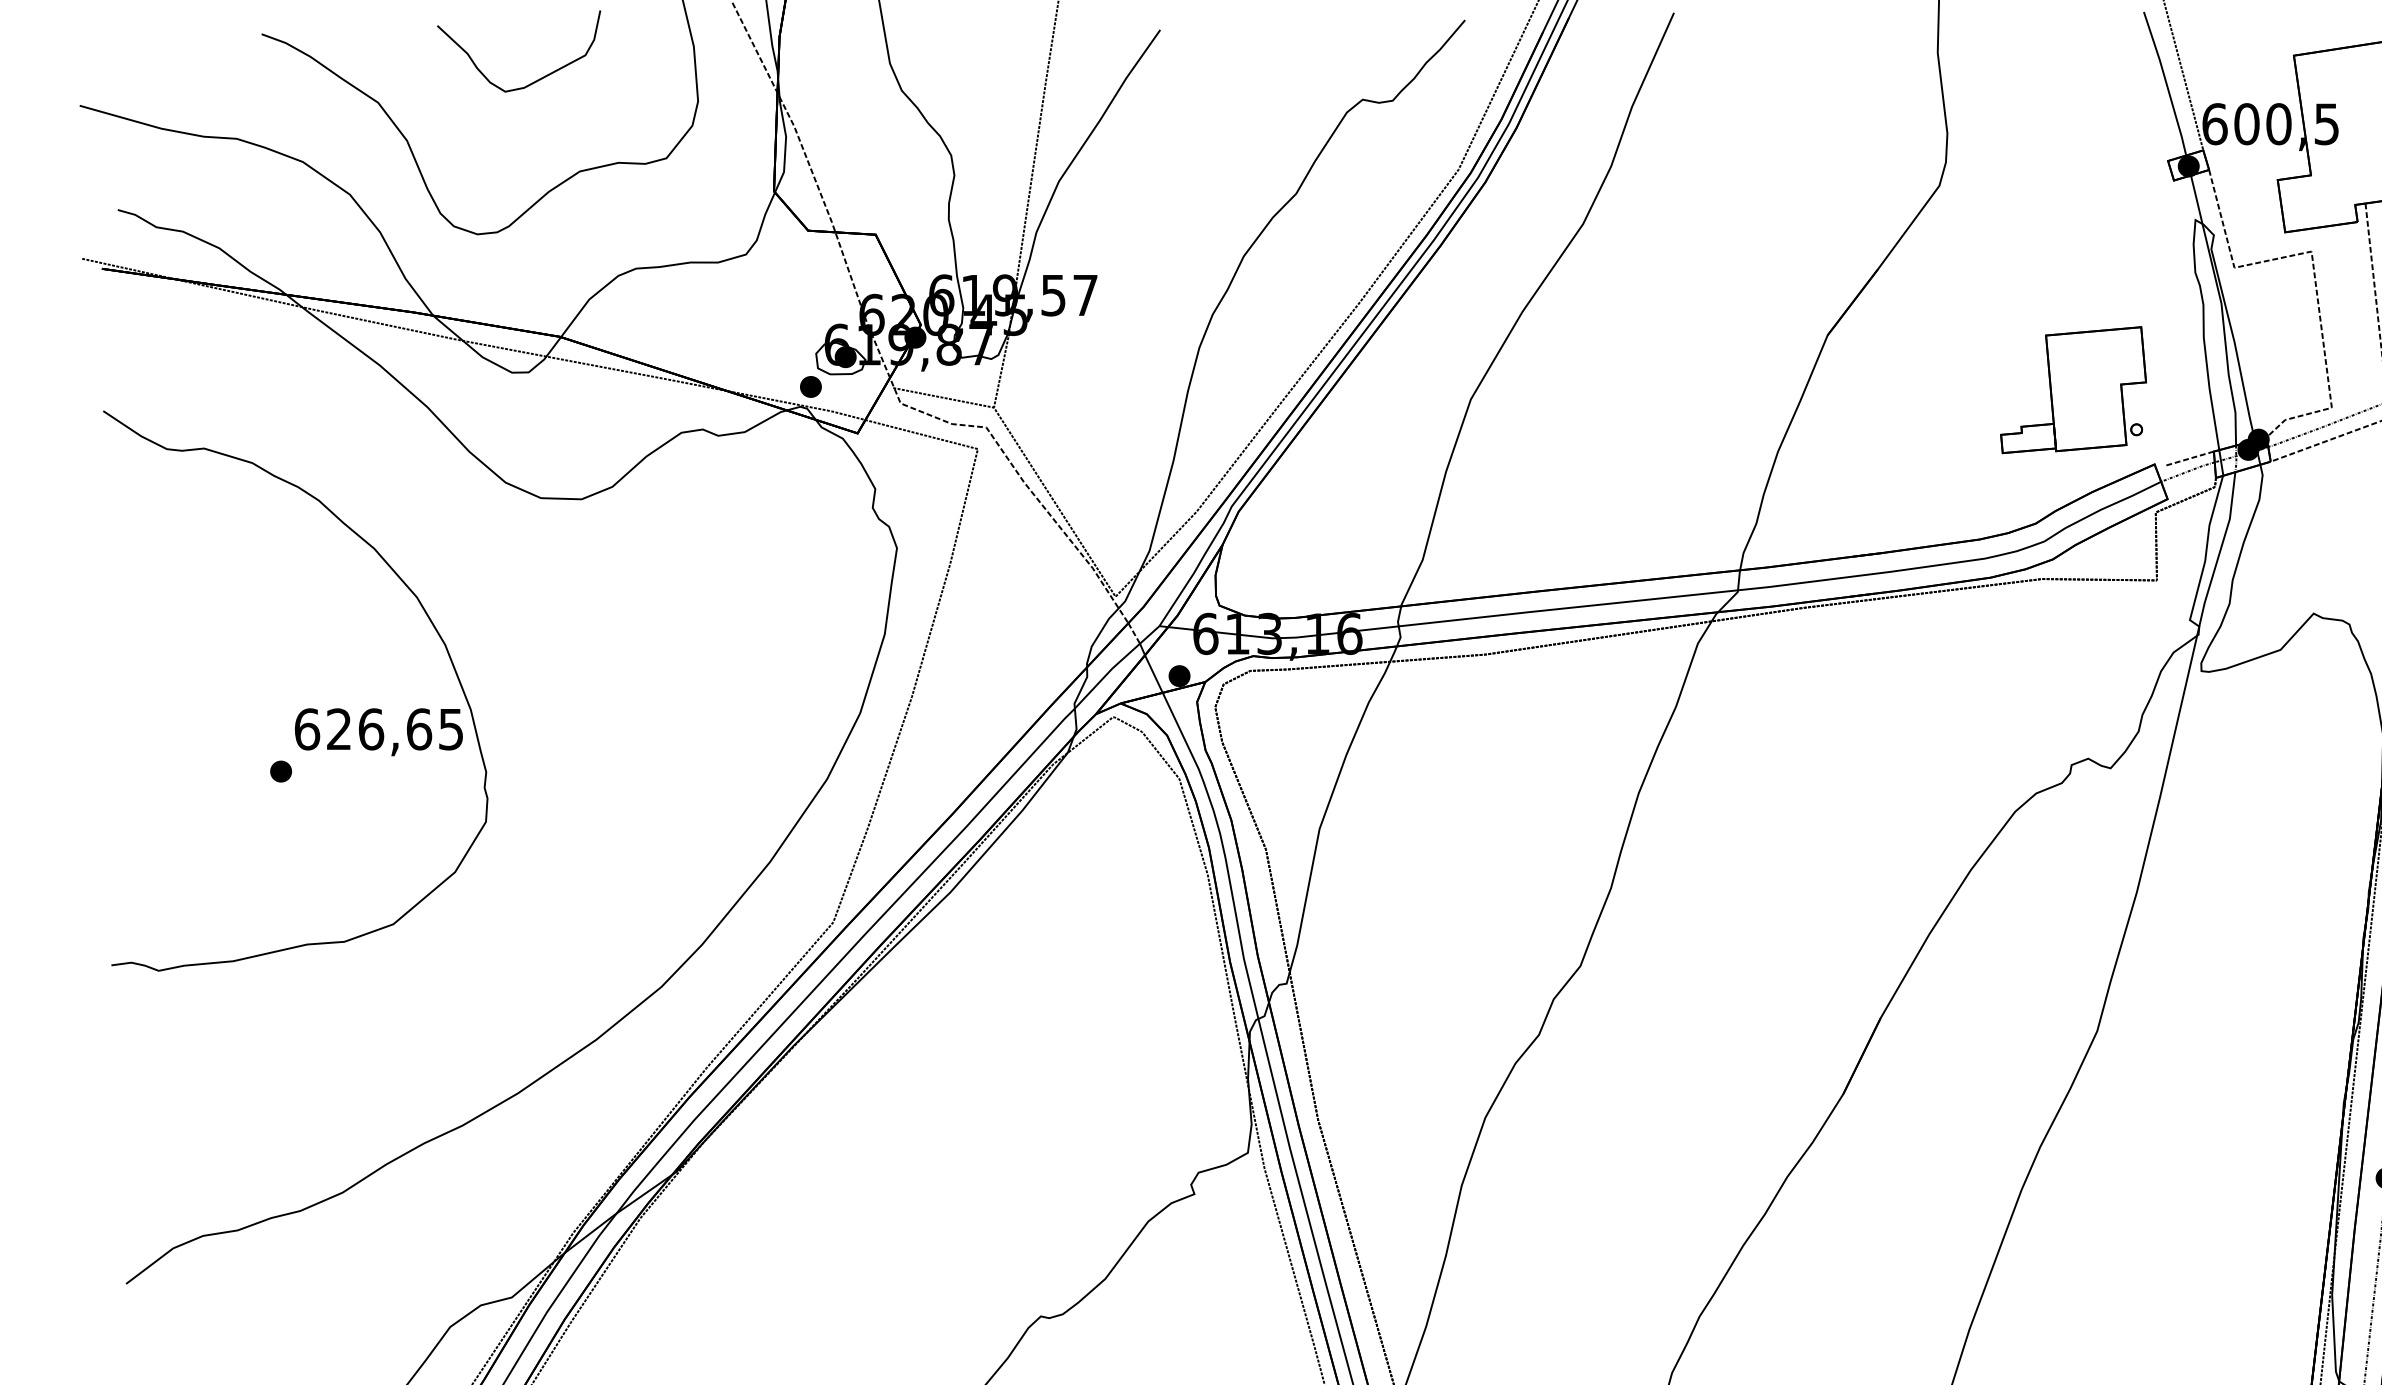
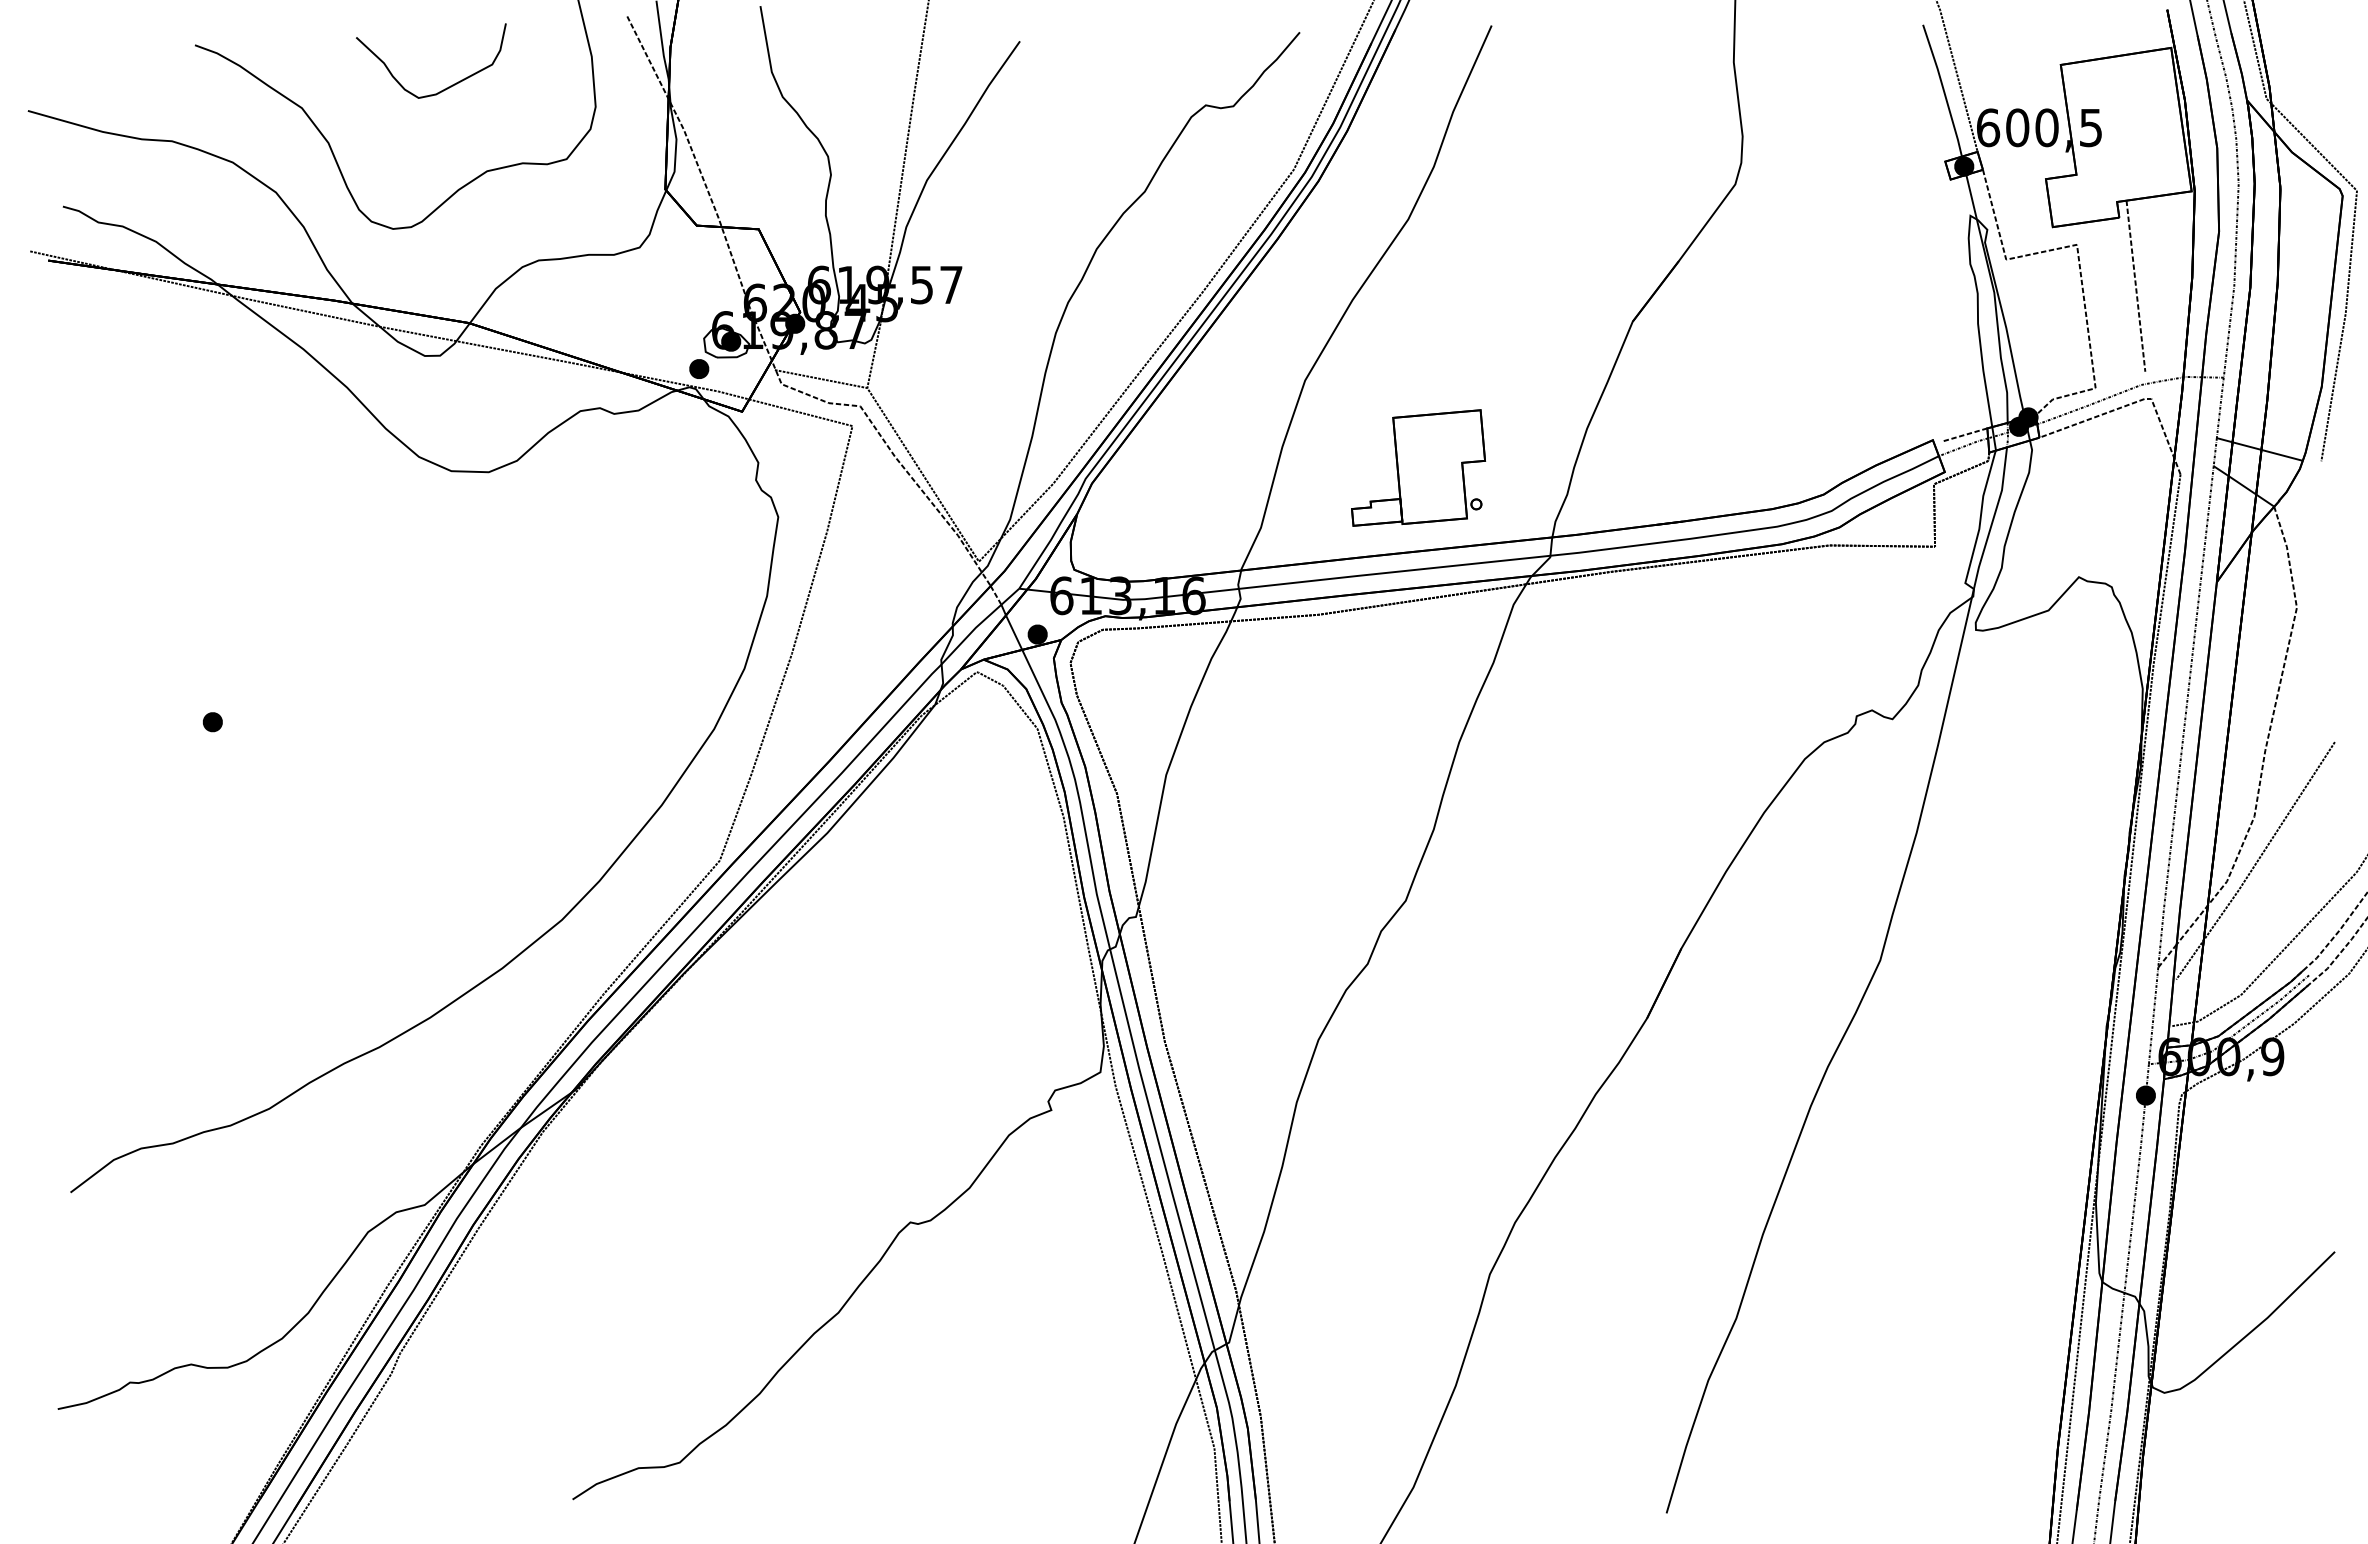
part: (2073, 389) -> (1418, 467), moved
part: (305, 708) -> (235, 664), removed

